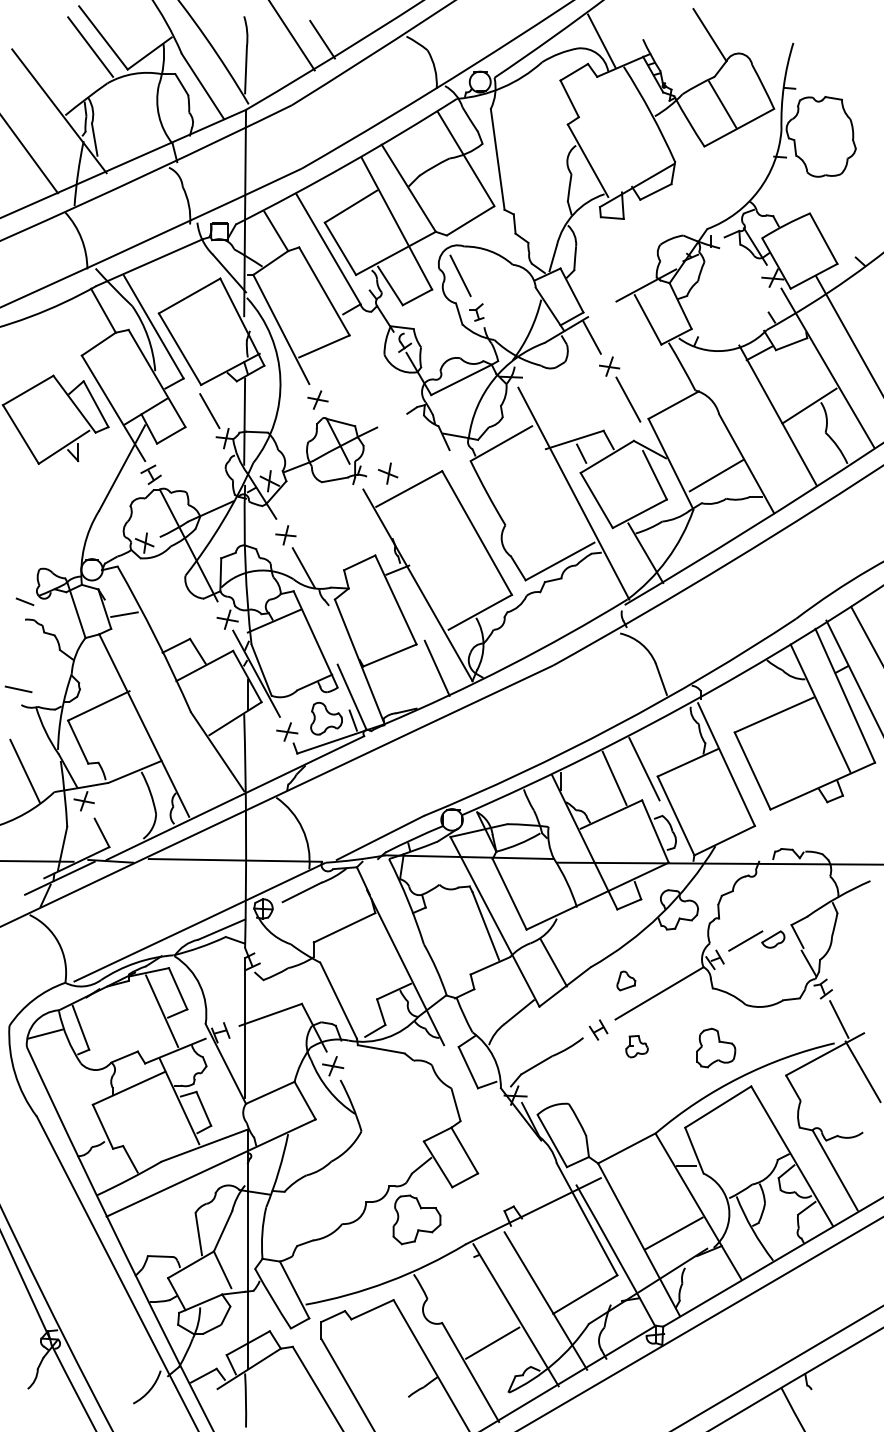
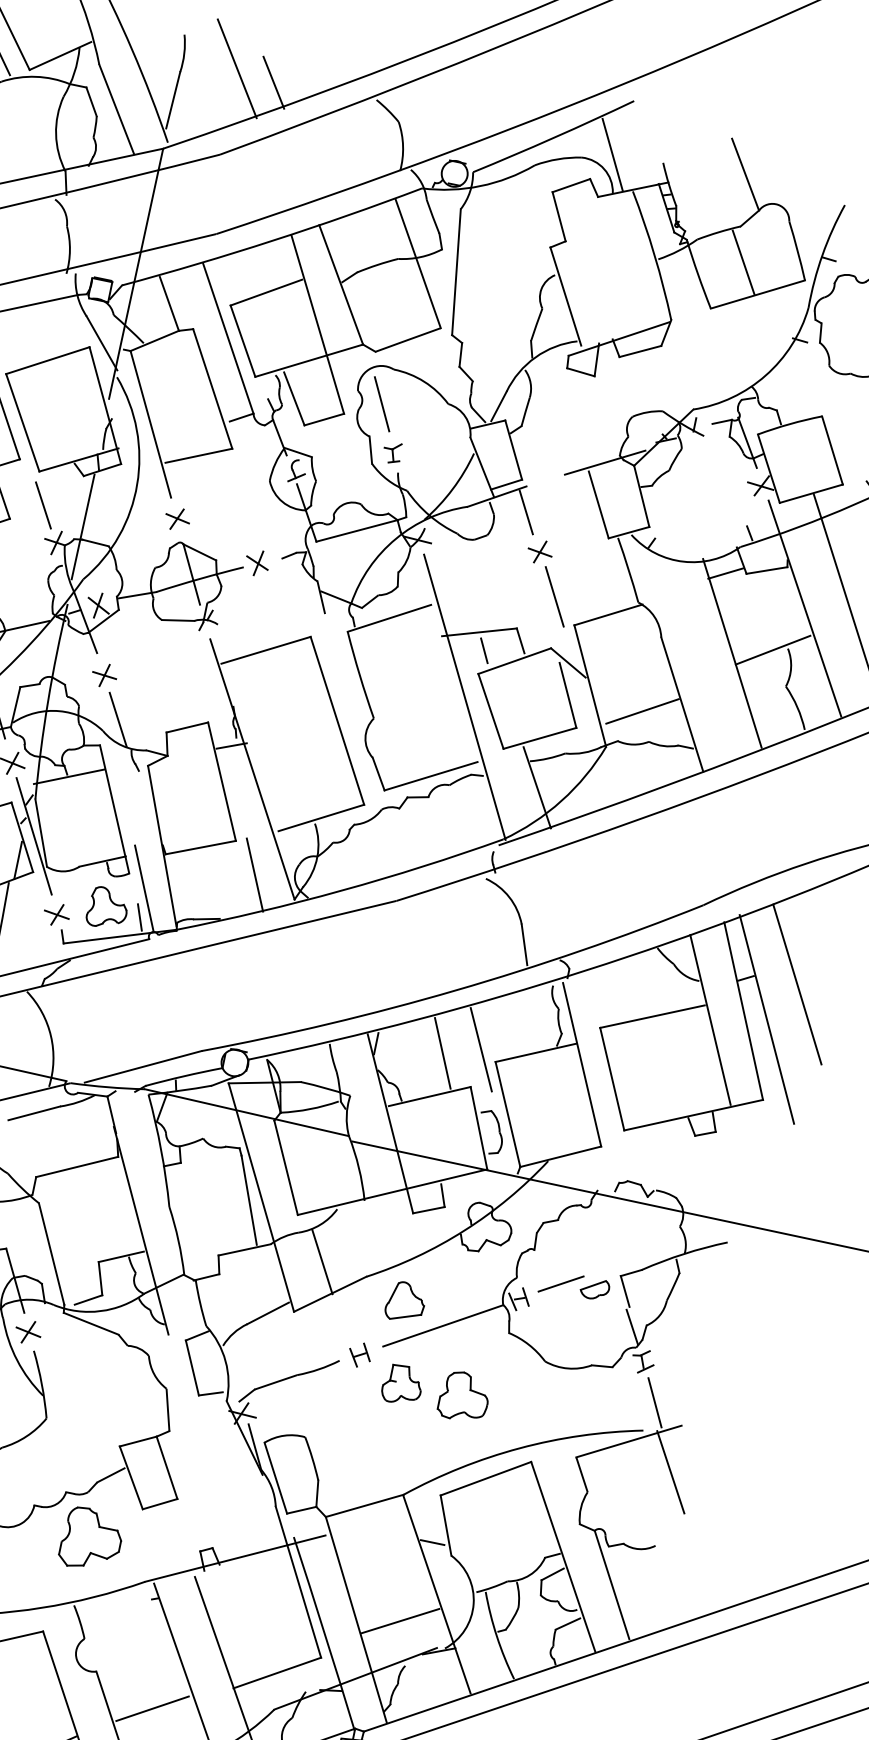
part: (388, 473) -> (257, 563), moved
part: (626, 980) -> (406, 1301), size x1.67
part: (636, 1046) -> (401, 1384), size x1.43
part: (716, 1047) -> (465, 1396), moved

